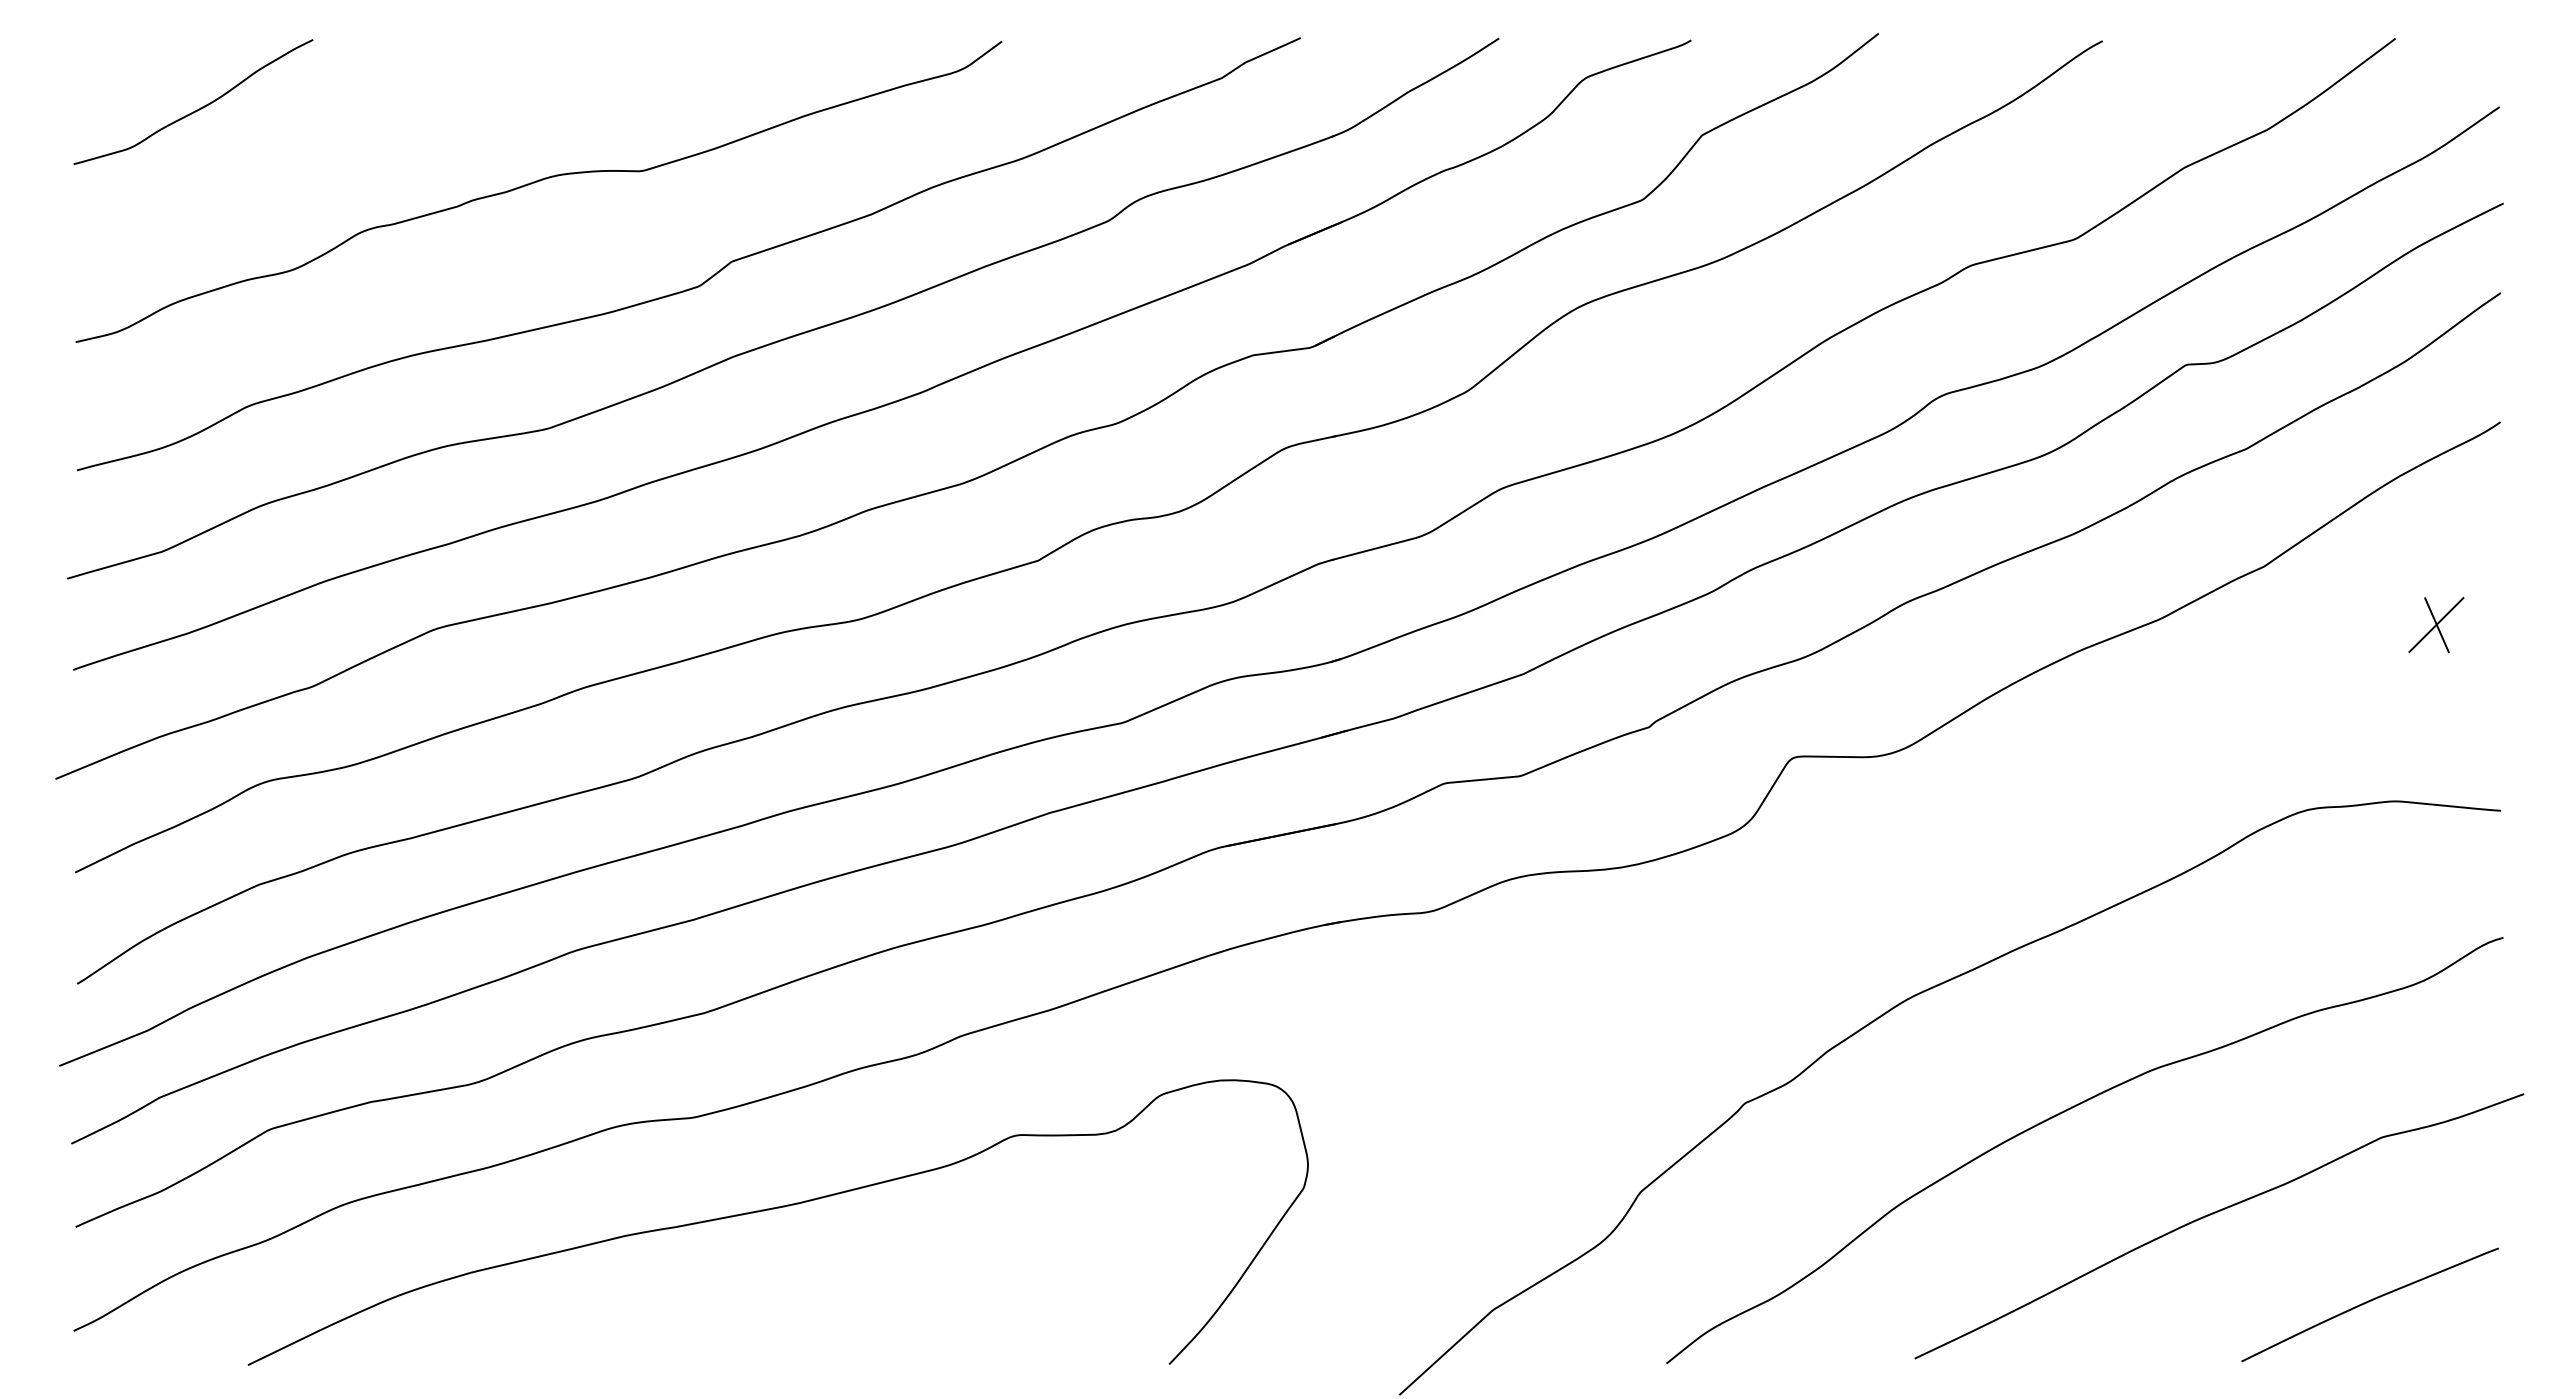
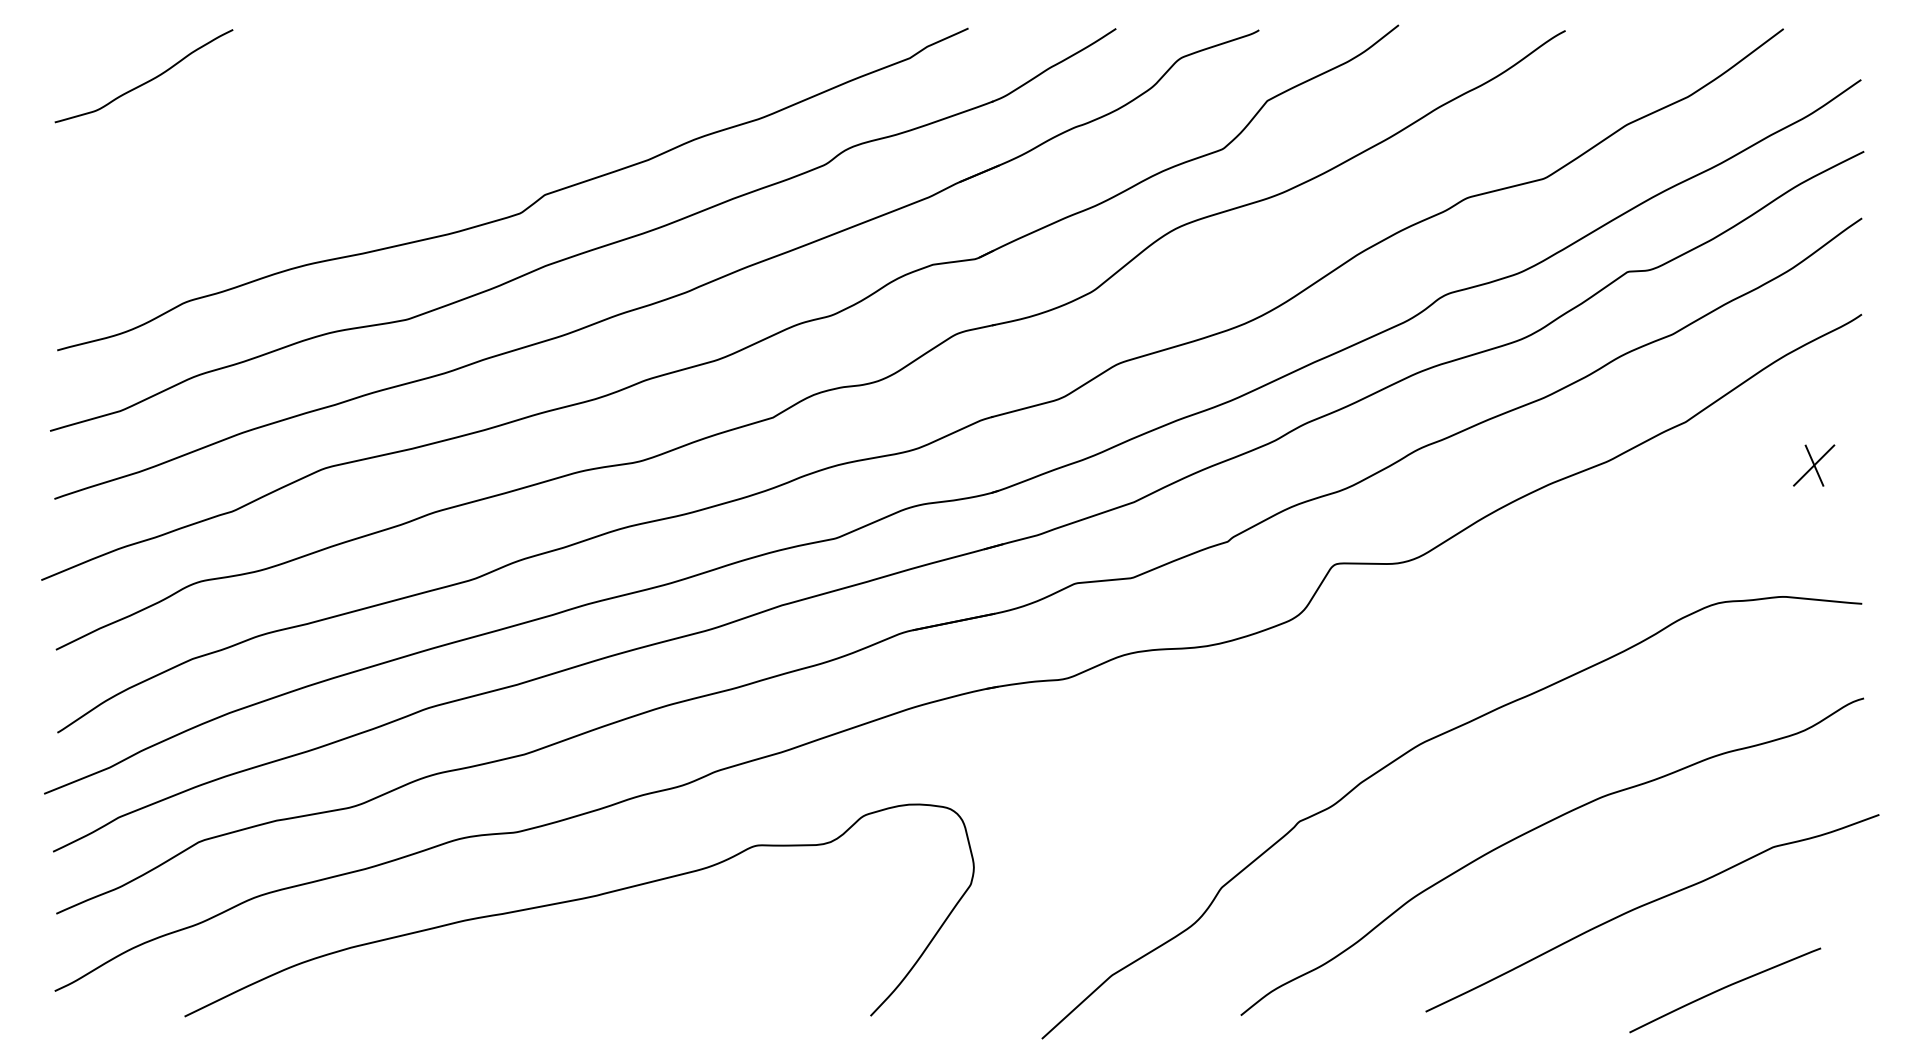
curve: (534, 183) -> (397, 136), removed
curve: (2369, 1302) -> (1724, 988), moved

